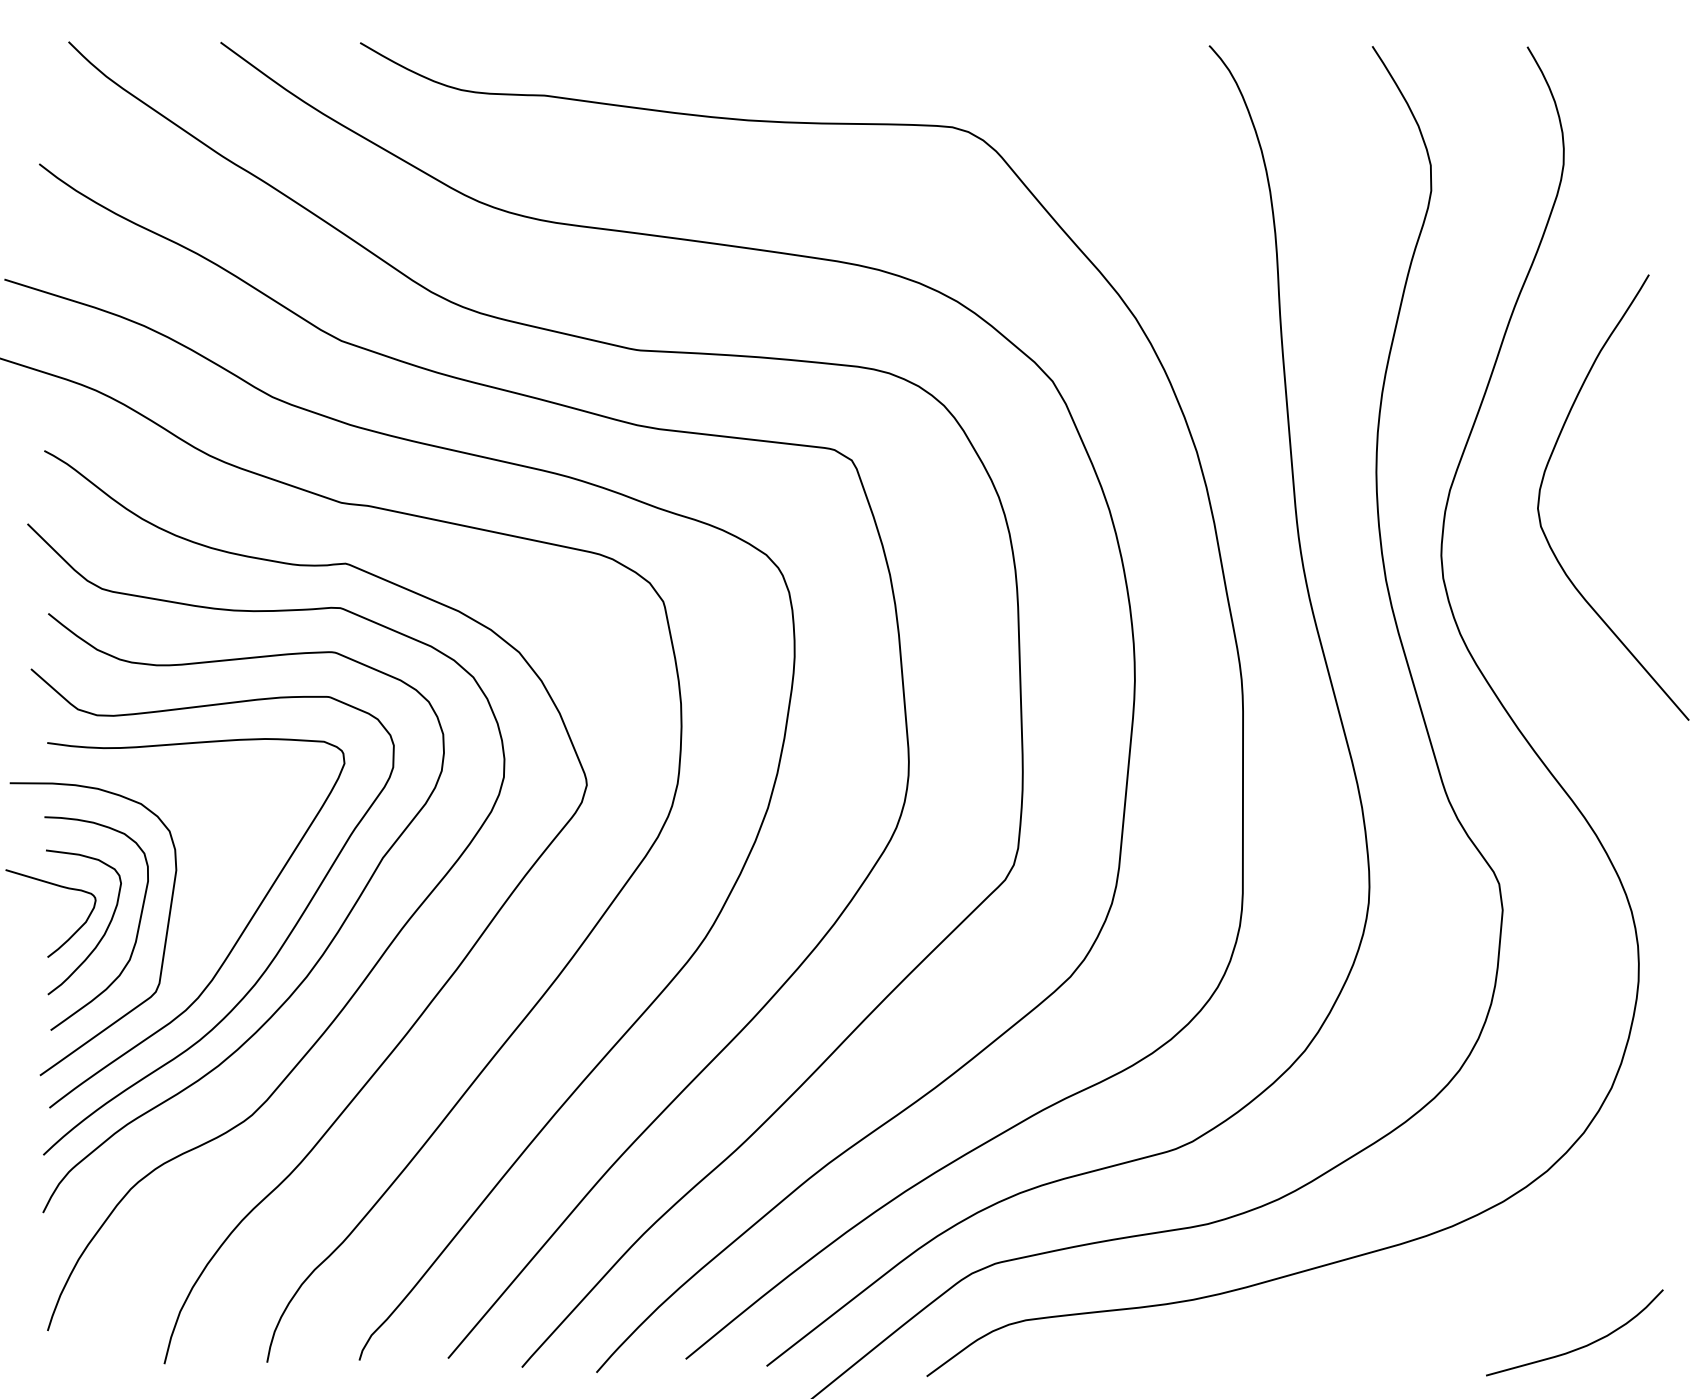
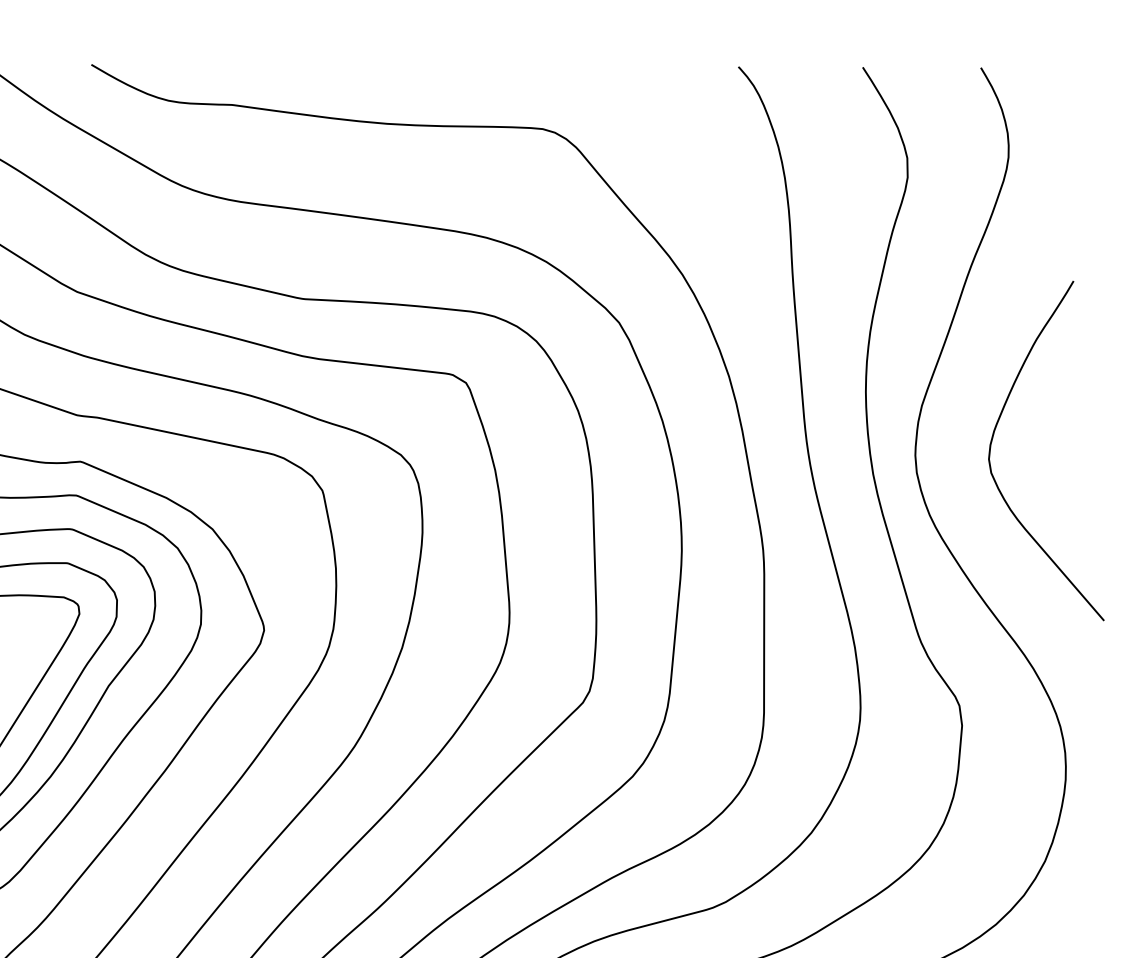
curve: (1543, 481) -> (993, 438), moved

